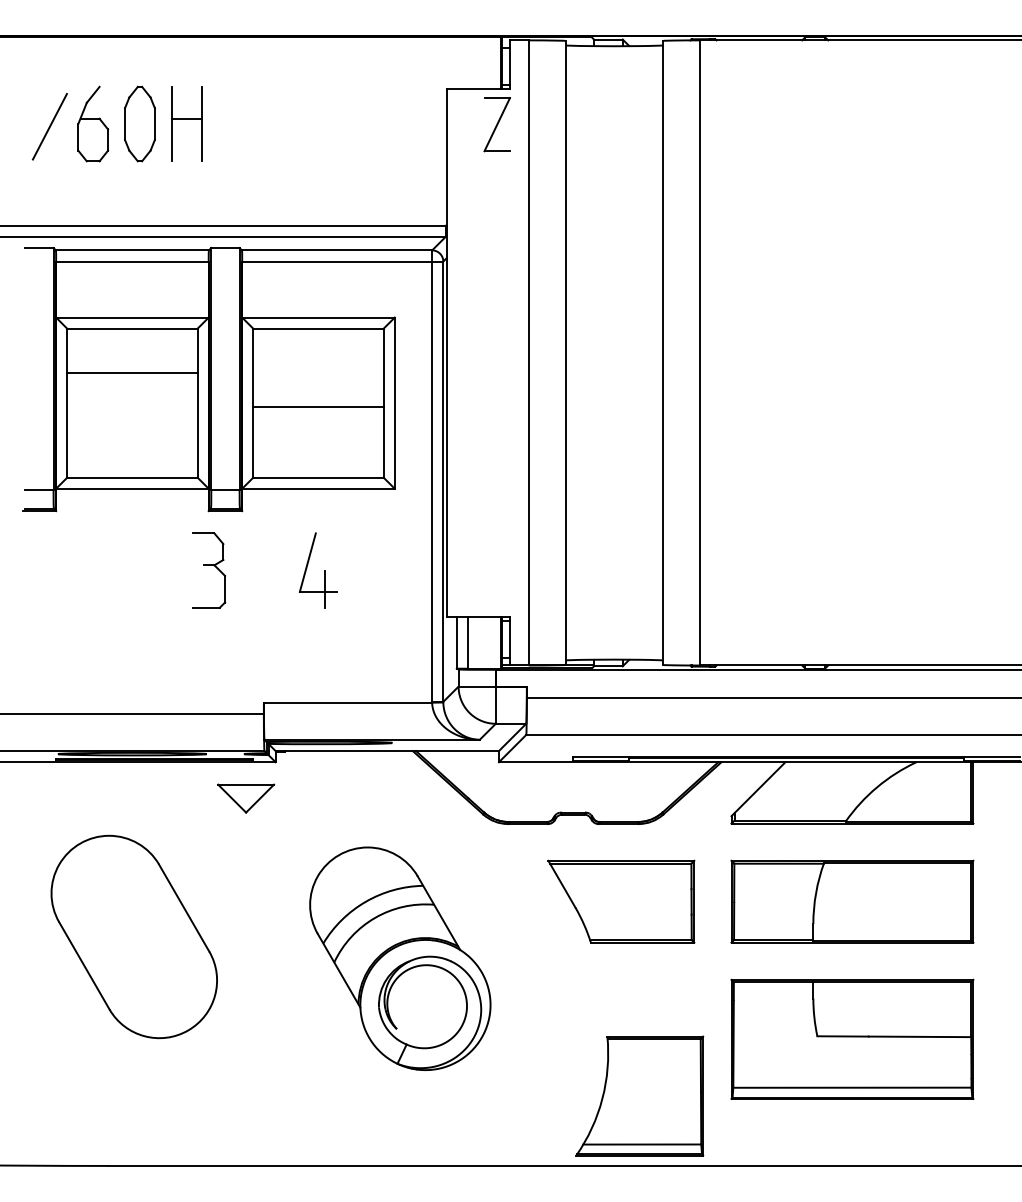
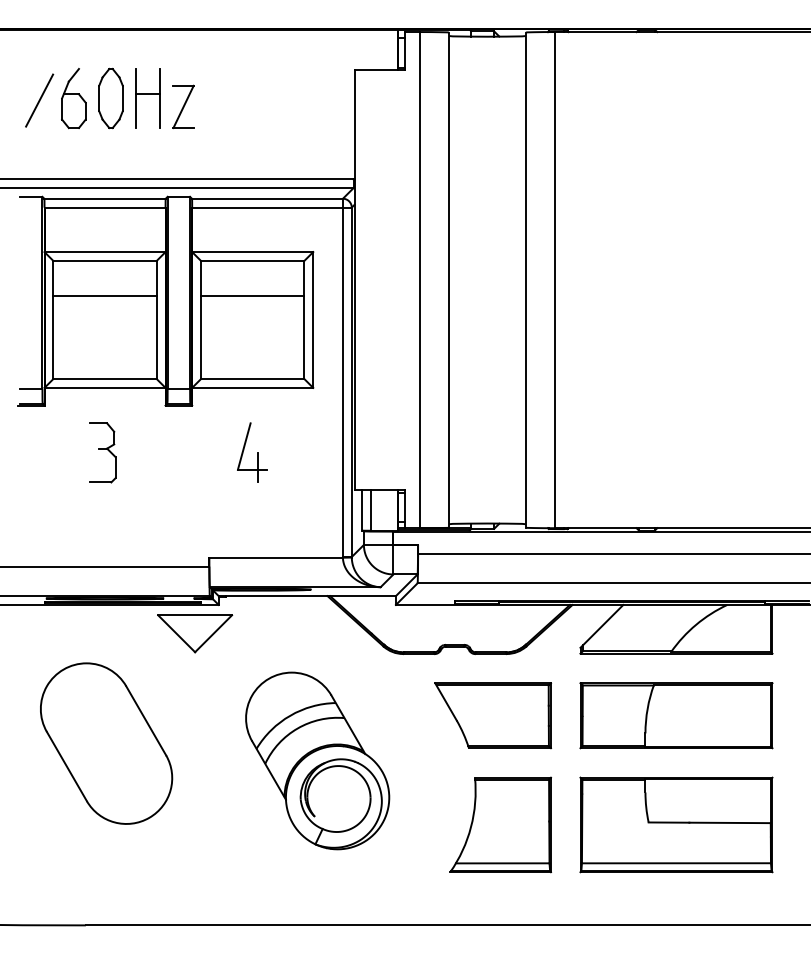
part: (497, 124) -> (183, 106), moved
line: (318, 407) -> (252, 296), moved
part: (208, 570) -> (102, 452), moved
part: (246, 798) -> (195, 633), size x1.67
part: (639, 1095) -> (500, 824), moved

